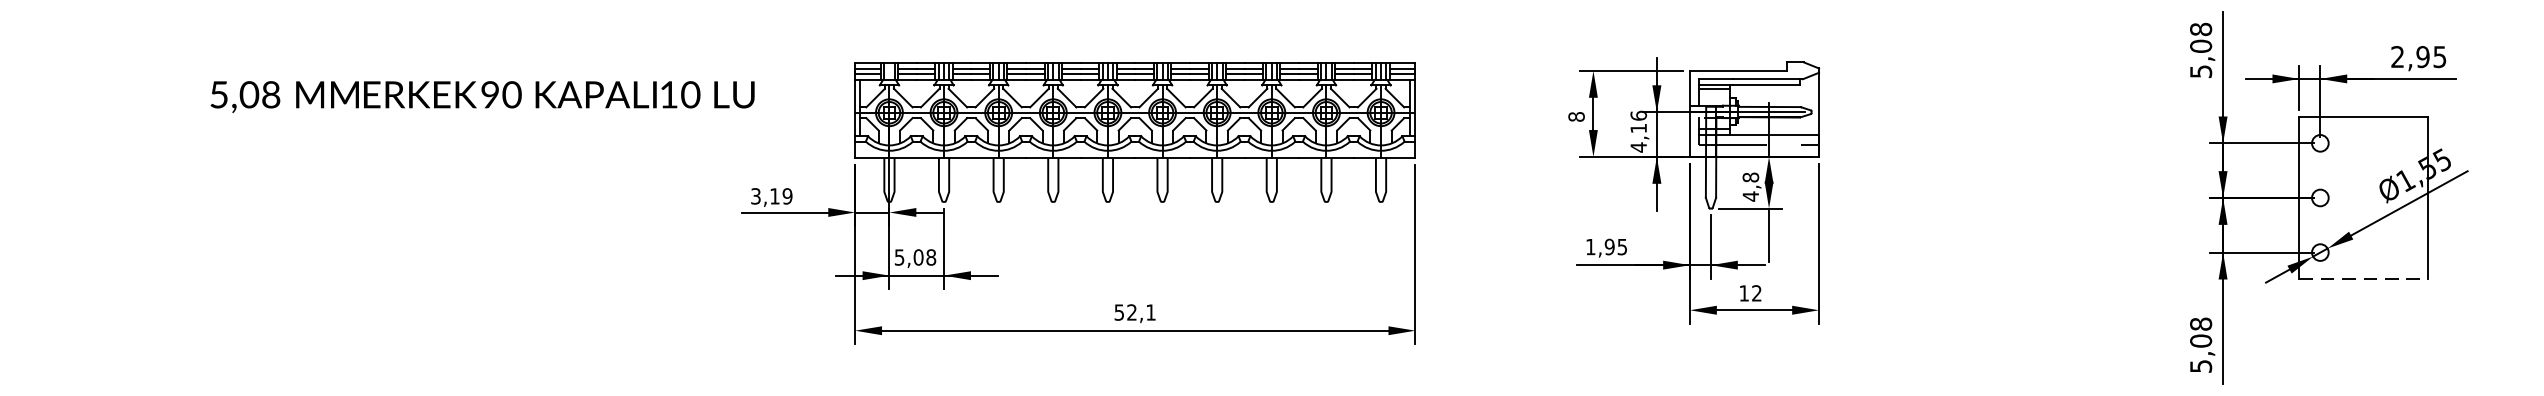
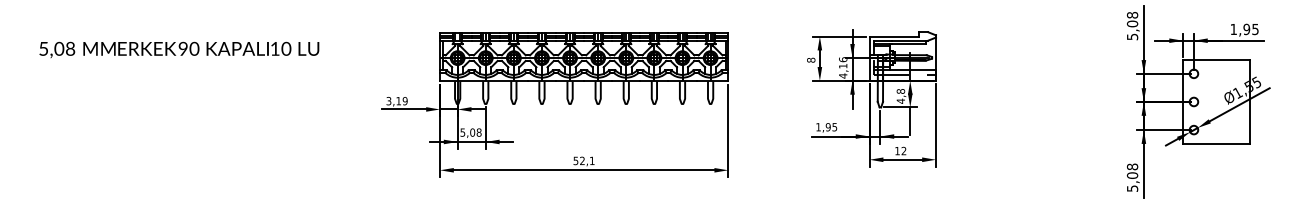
text: (2397, 55) -> (1233, 28), 2,95 -> 1,95
text: (482, 95) -> (179, 49), moved
line: (2364, 278) -> (1216, 143), dashed -> solid

